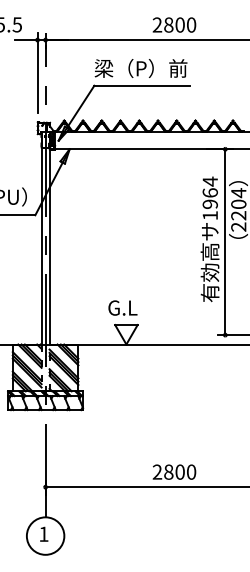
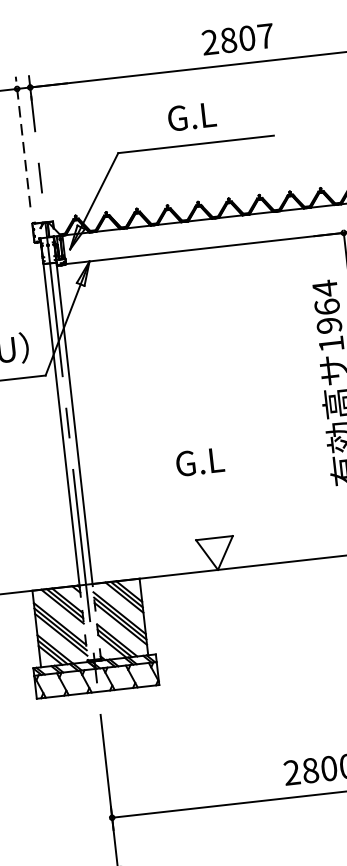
text: (191, 24) -> (265, 35), 2800 -> 2807
text: (140, 68) -> (190, 116), 梁（P）前 -> G.L
line: (37, 72) -> (22, 141), solid -> dashed
text: (122, 307) -> (199, 461), moved

